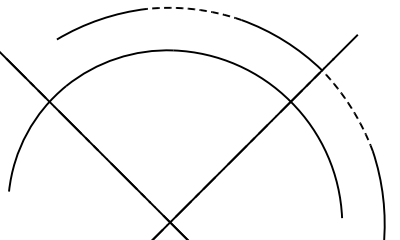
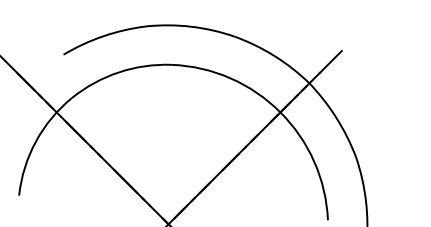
arc: (194, 9) -> (191, 26), dashed -> solid
arc: (351, 108) -> (336, 118), dashed -> solid

